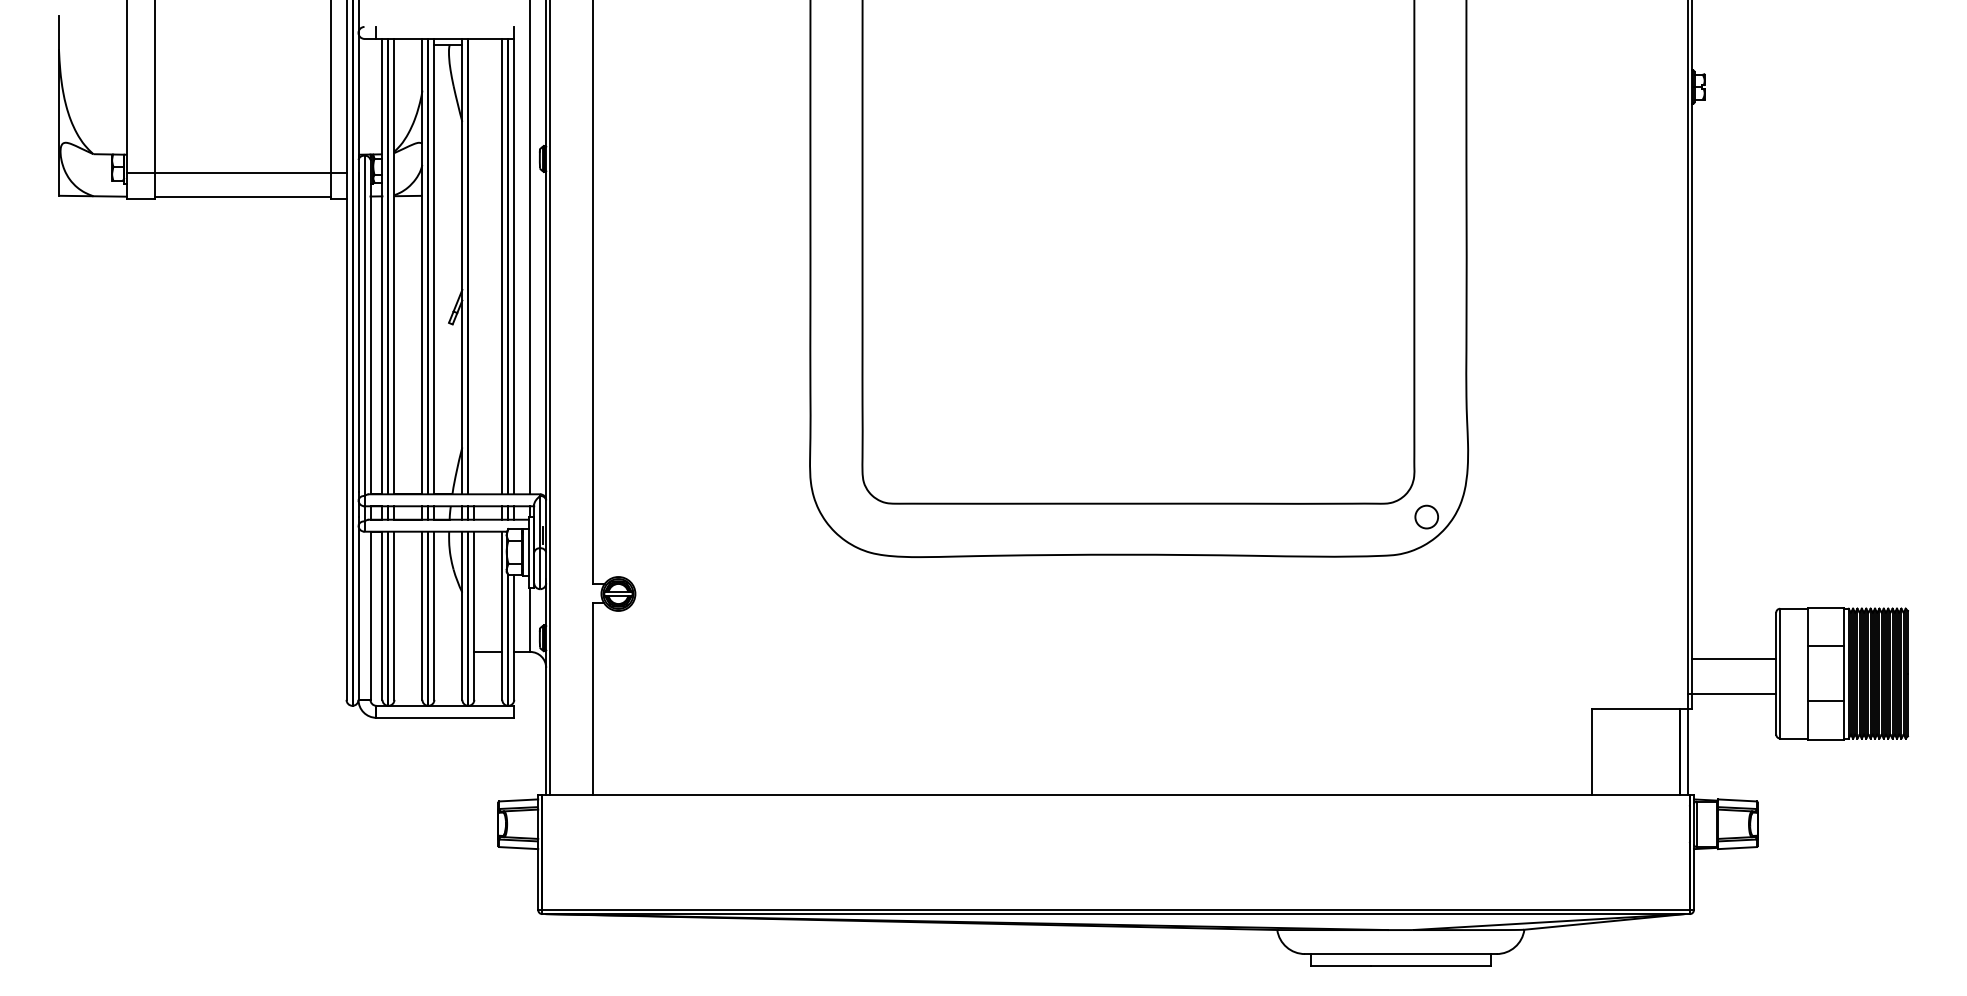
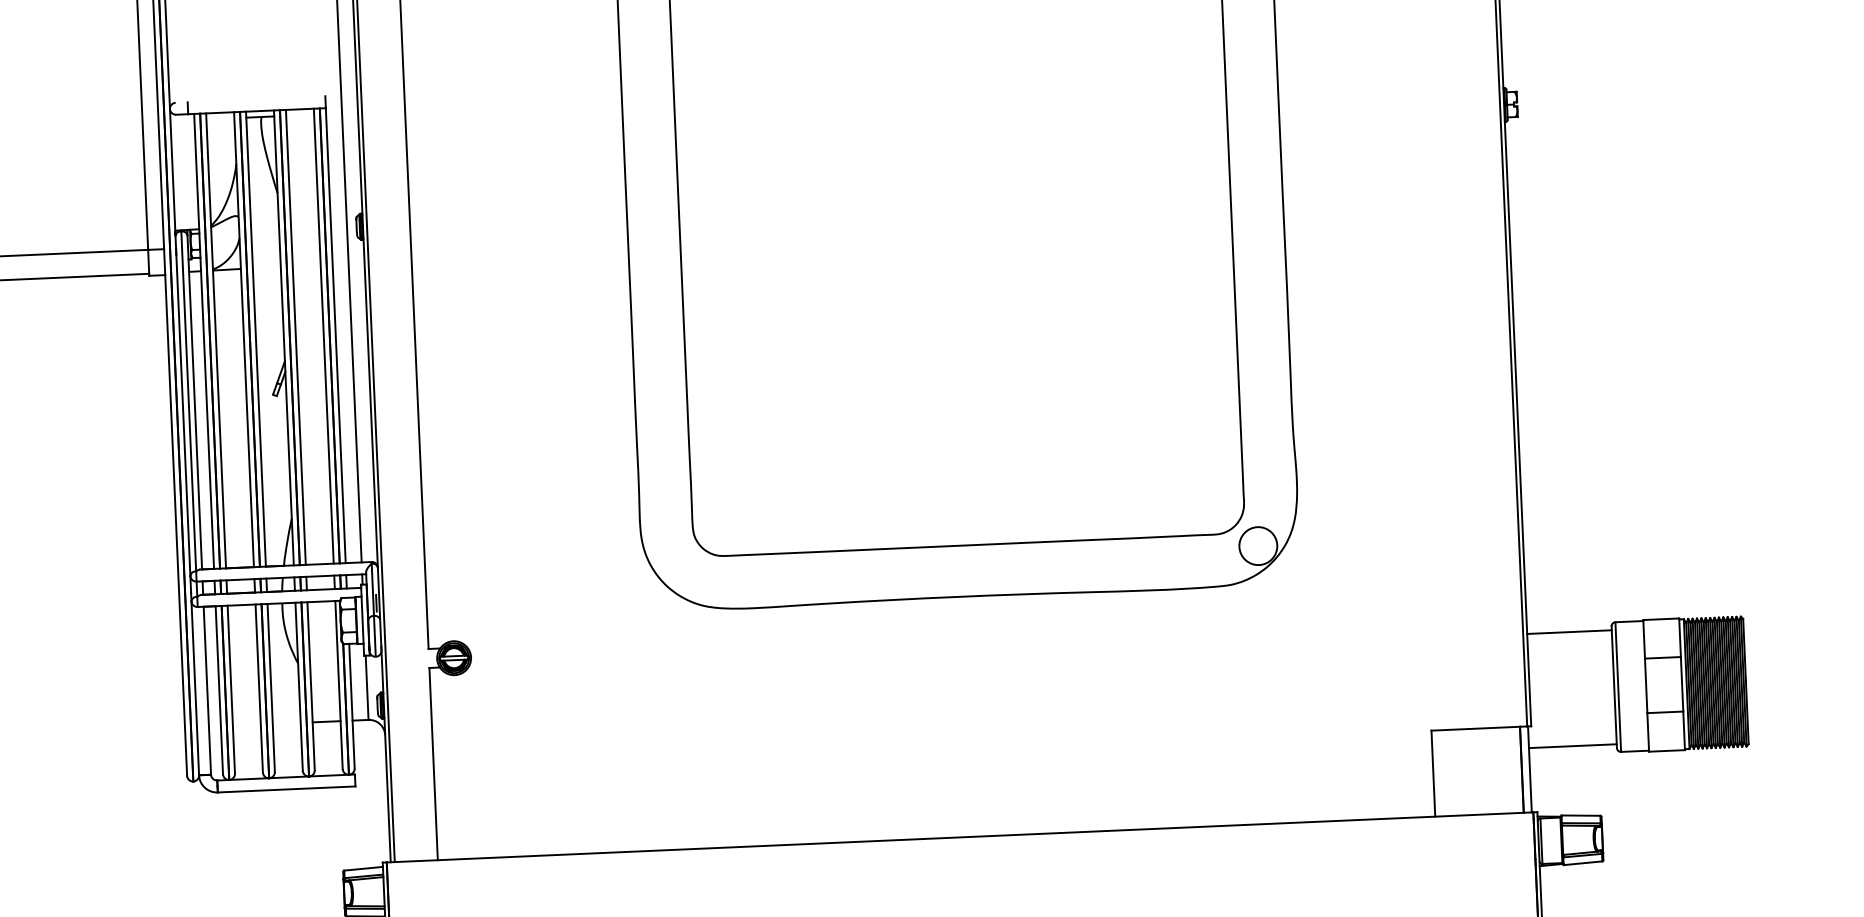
line: (474, 266) -> (296, 337), added
circle: (1426, 517) -> (1258, 546), size x1.67
line: (1733, 658) -> (1569, 632), moved
line: (1732, 693) -> (1573, 745), moved

